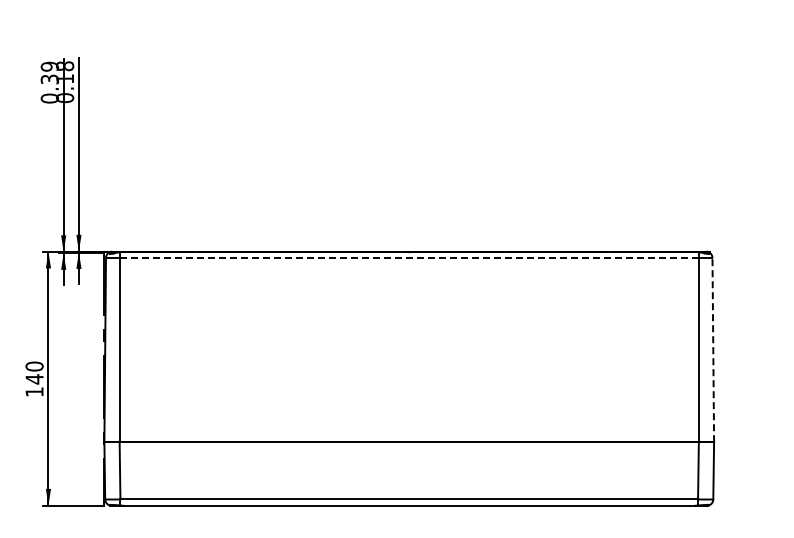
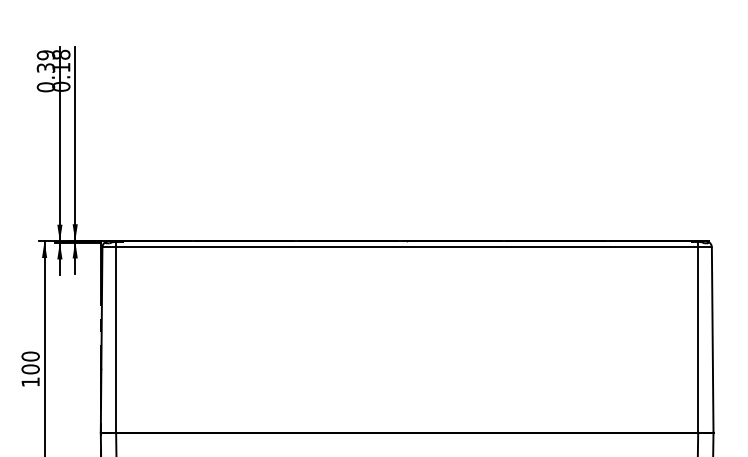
line: (409, 257) -> (407, 247), dashed -> solid
line: (713, 349) -> (712, 339), dashed -> solid
text: (34, 379) -> (30, 369), 140 -> 100

